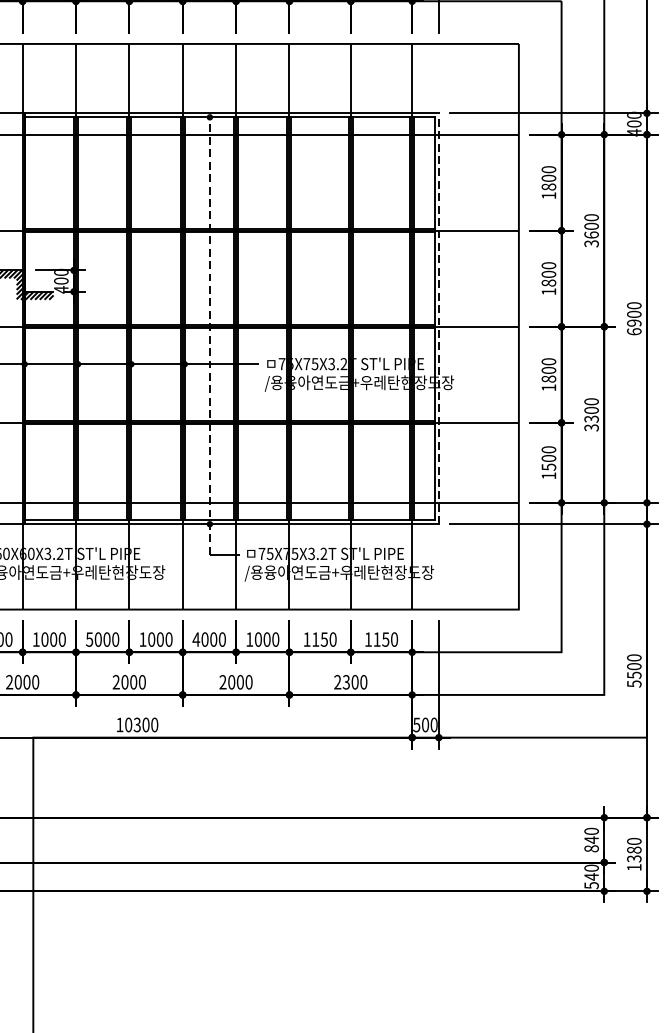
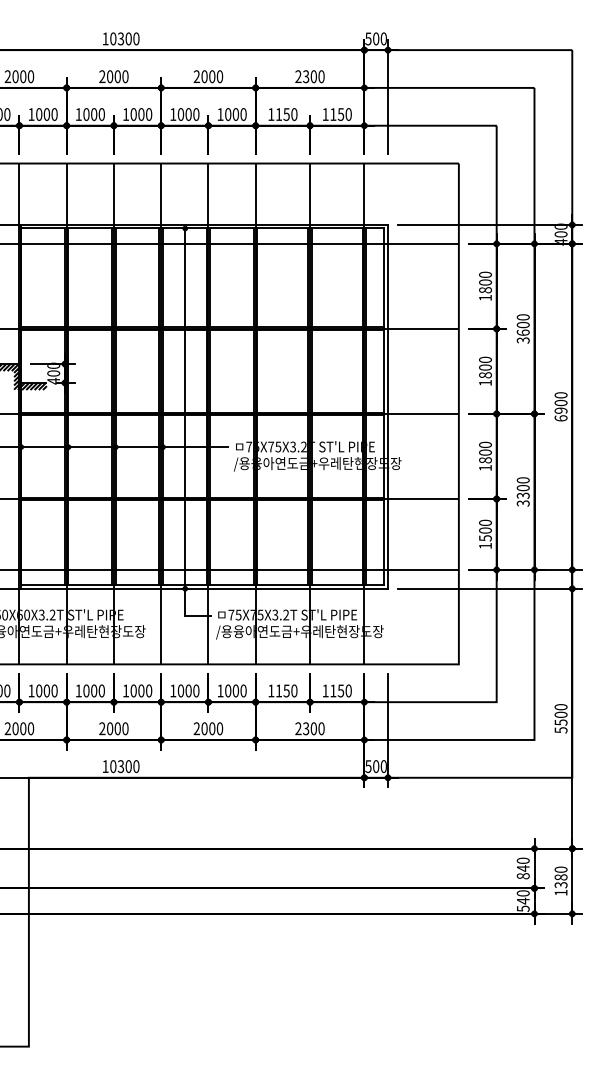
line: (439, 318) -> (388, 406), dashed -> solid
line: (210, 336) -> (185, 422), dashed -> solid
text: (89, 639) -> (78, 690), 5000 -> 1000
text: (195, 639) -> (172, 690), 4000 -> 1000

